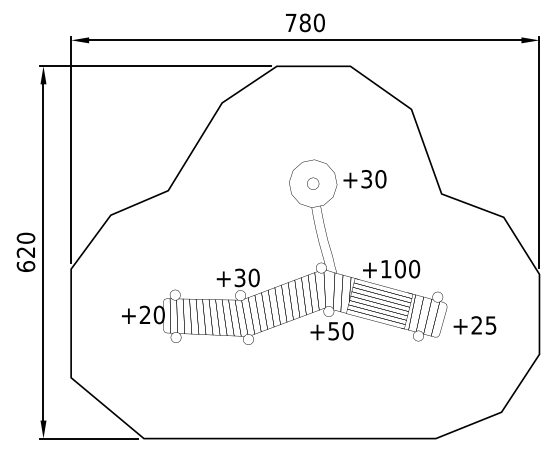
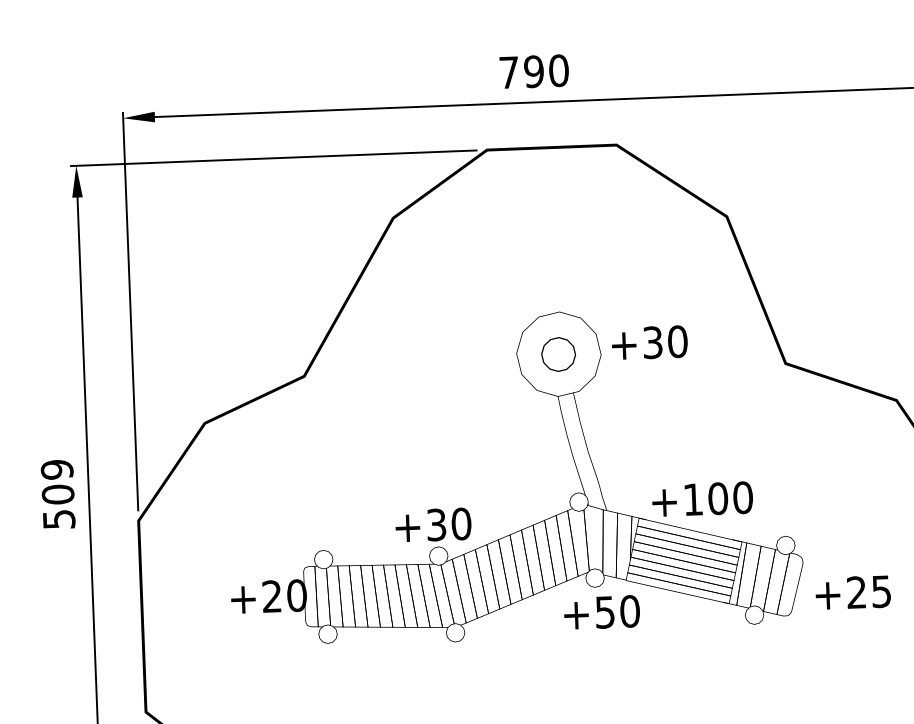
text: (304, 22) -> (532, 71), 780 -> 790
part: (313, 183) -> (559, 353), size x1.6
text: (25, 251) -> (57, 492), 620 -> 509

